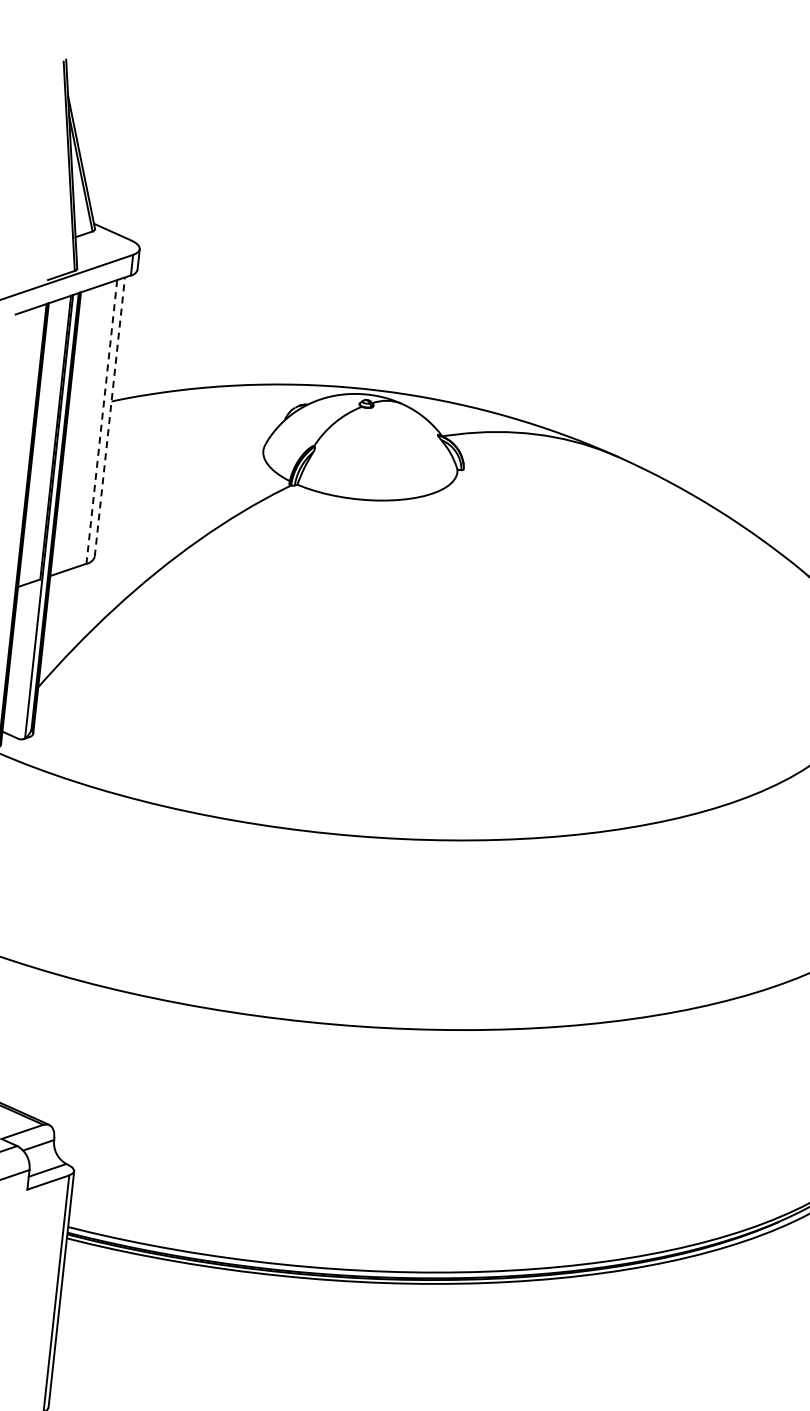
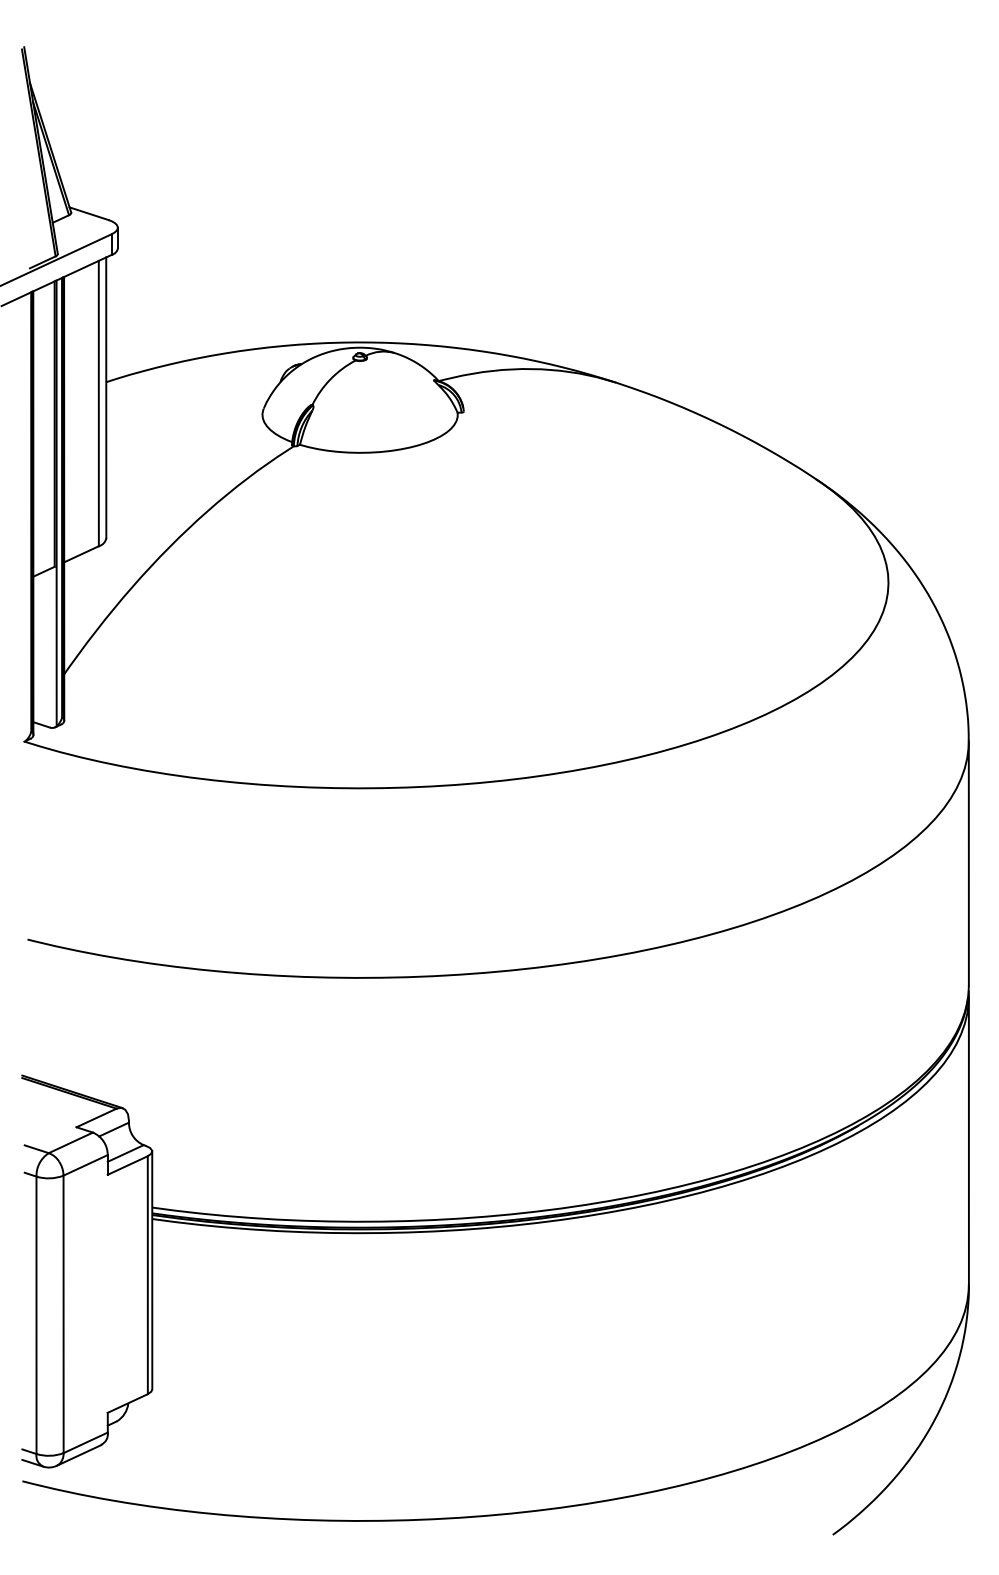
line: (110, 416) -> (106, 397), dashed -> solid
line: (101, 421) -> (98, 403), dashed -> solid

